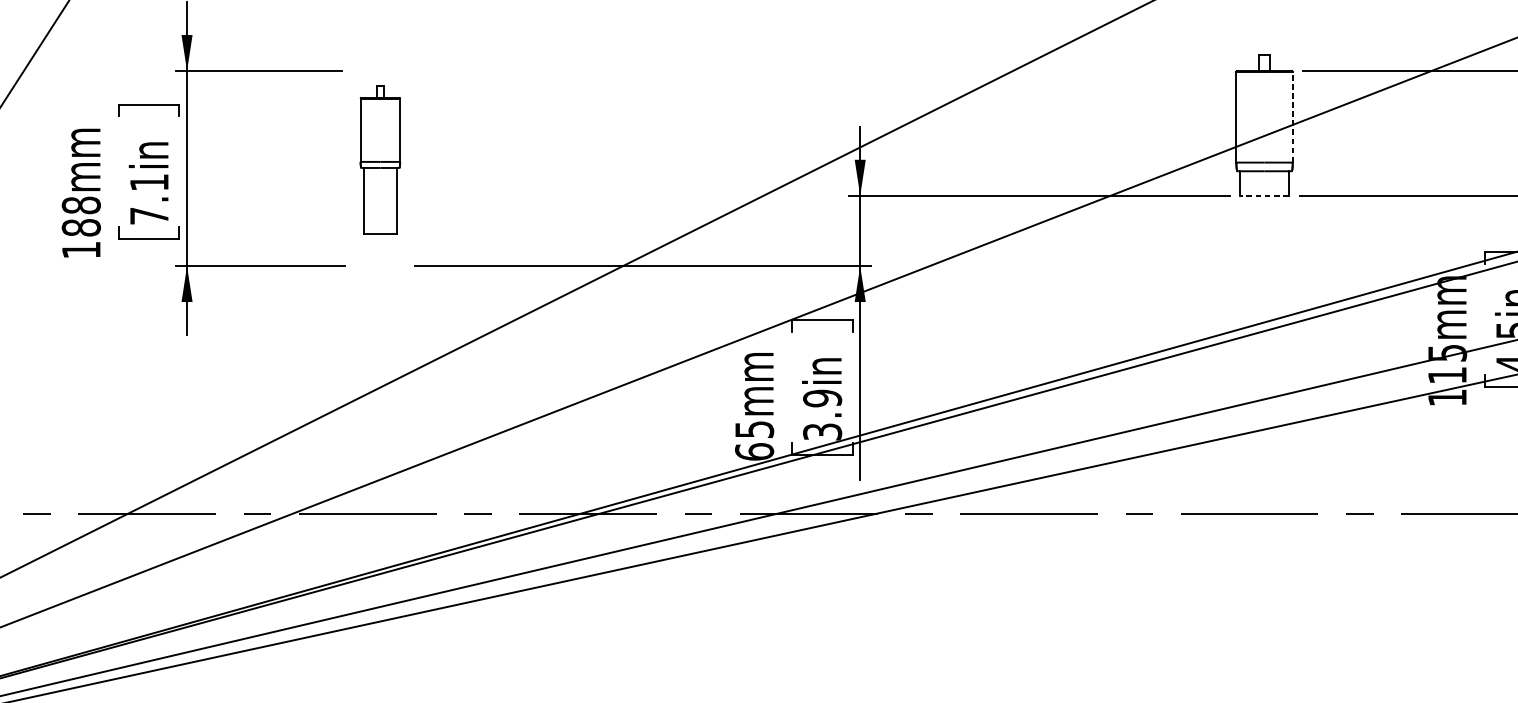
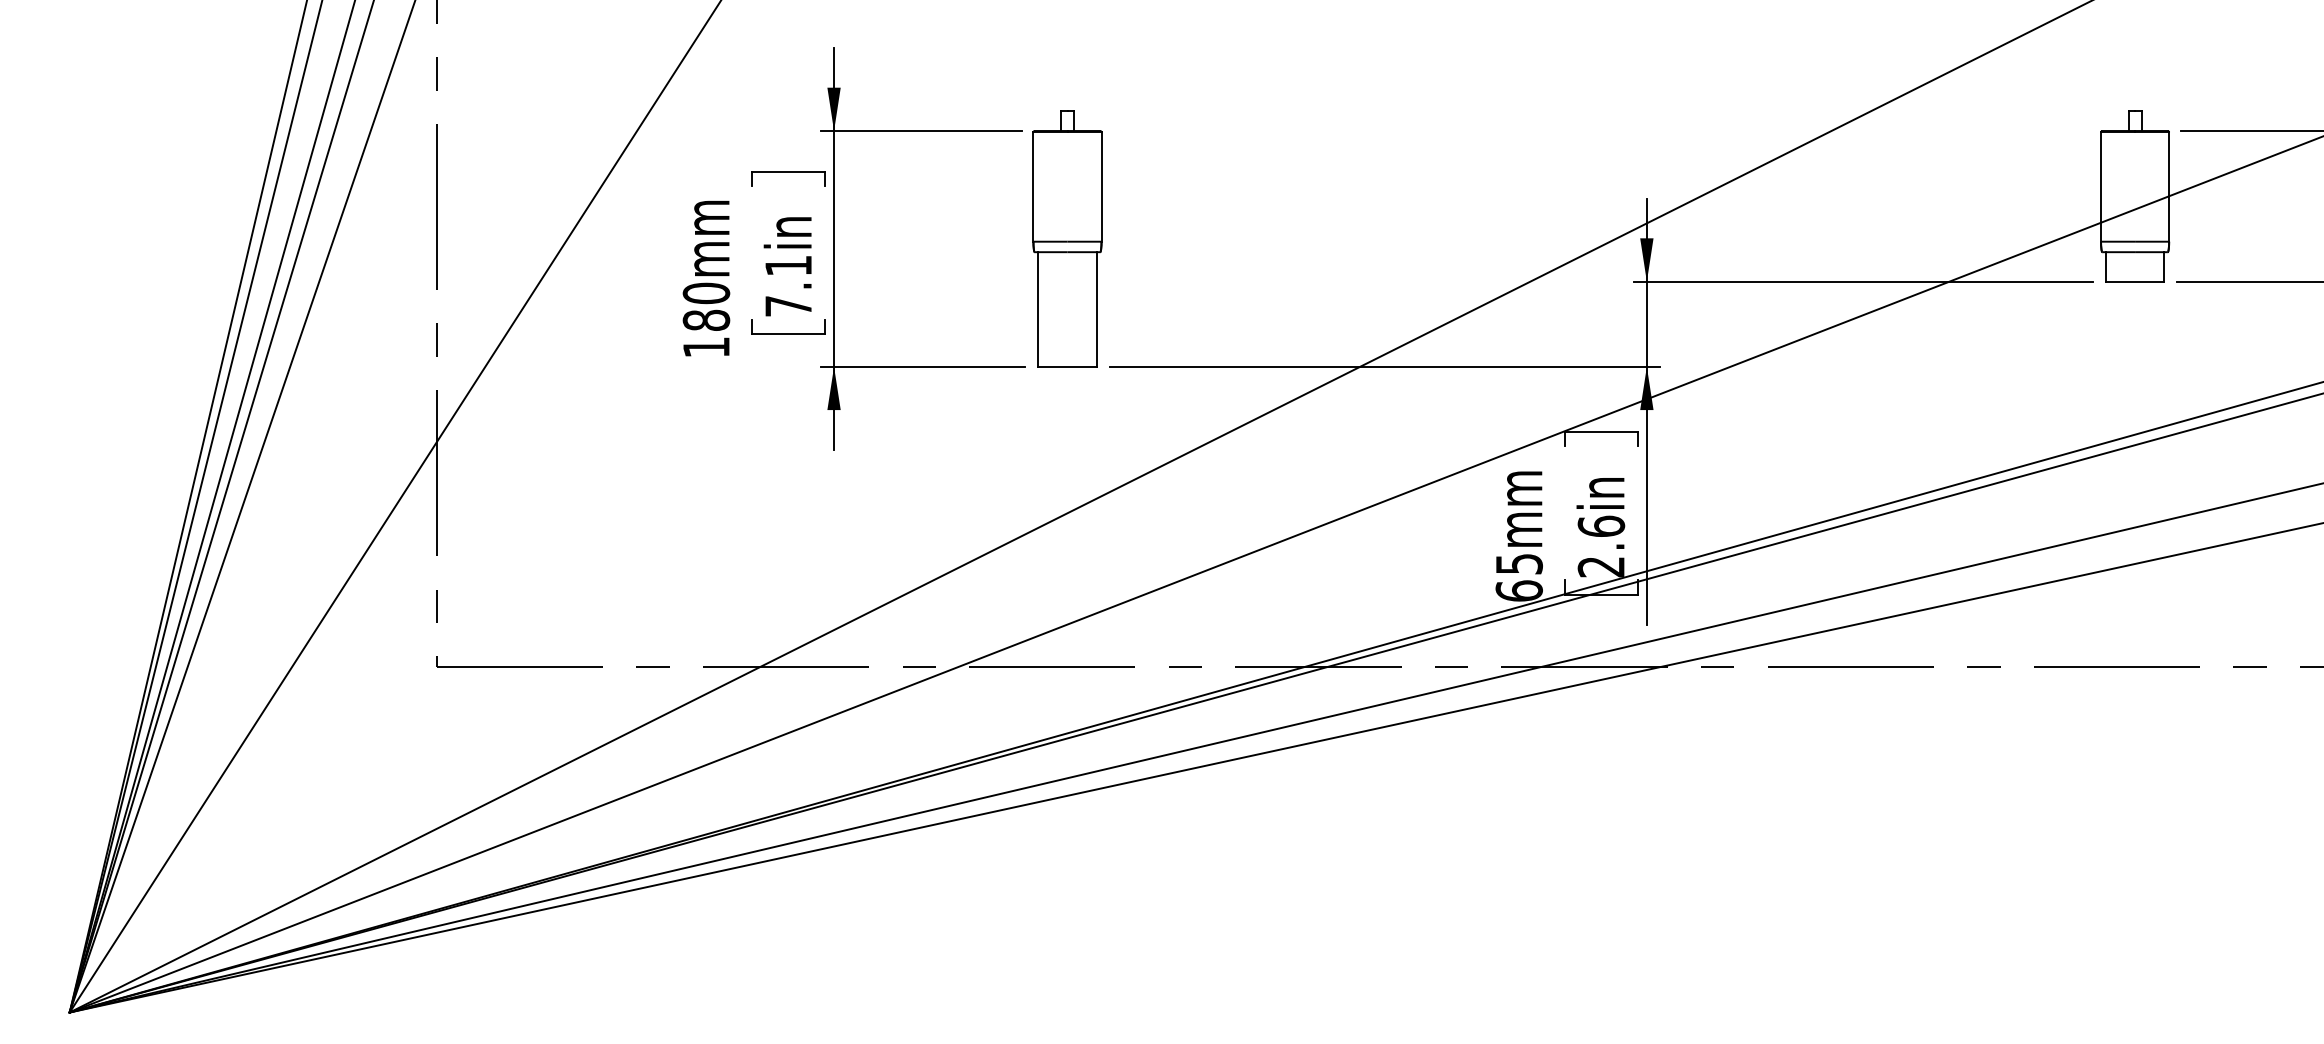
line: (1293, 117) -> (2169, 187), dashed -> solid
part: (380, 159) -> (1067, 238), size x1.43
line: (1264, 195) -> (2134, 281), dashed -> solid
text: (81, 205) -> (706, 293), 188mm -> 180mm
text: (822, 415) -> (1601, 546), 3.9in -> 2.6in

